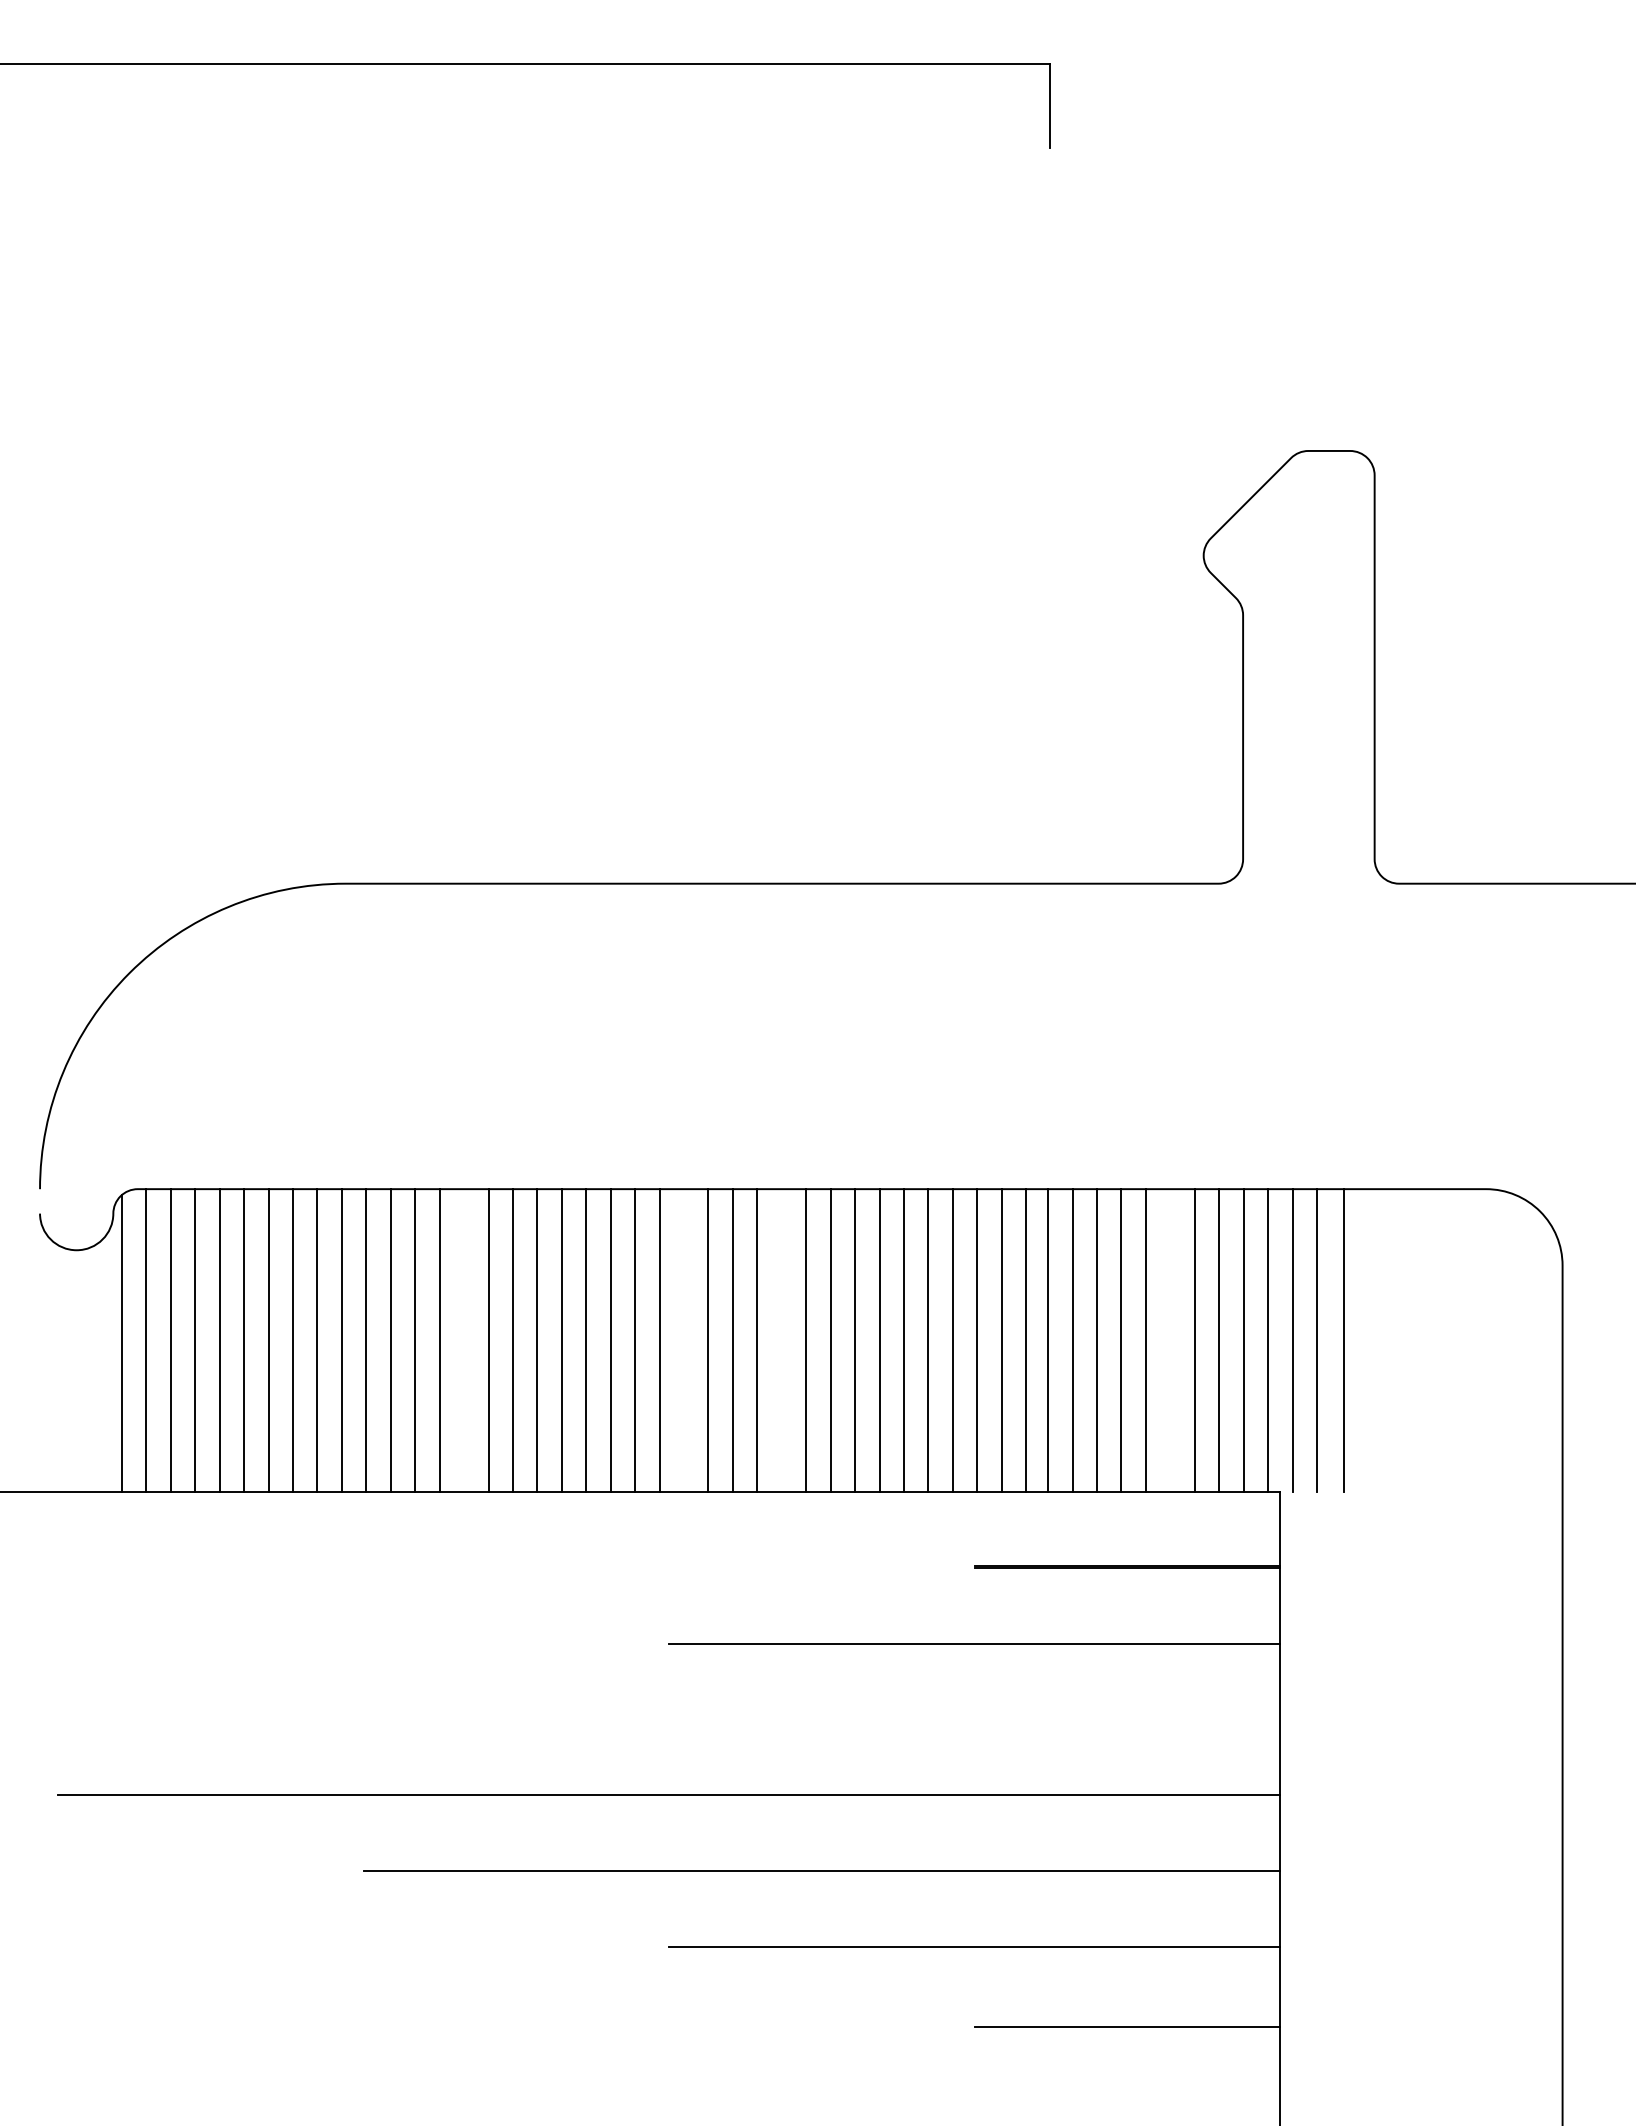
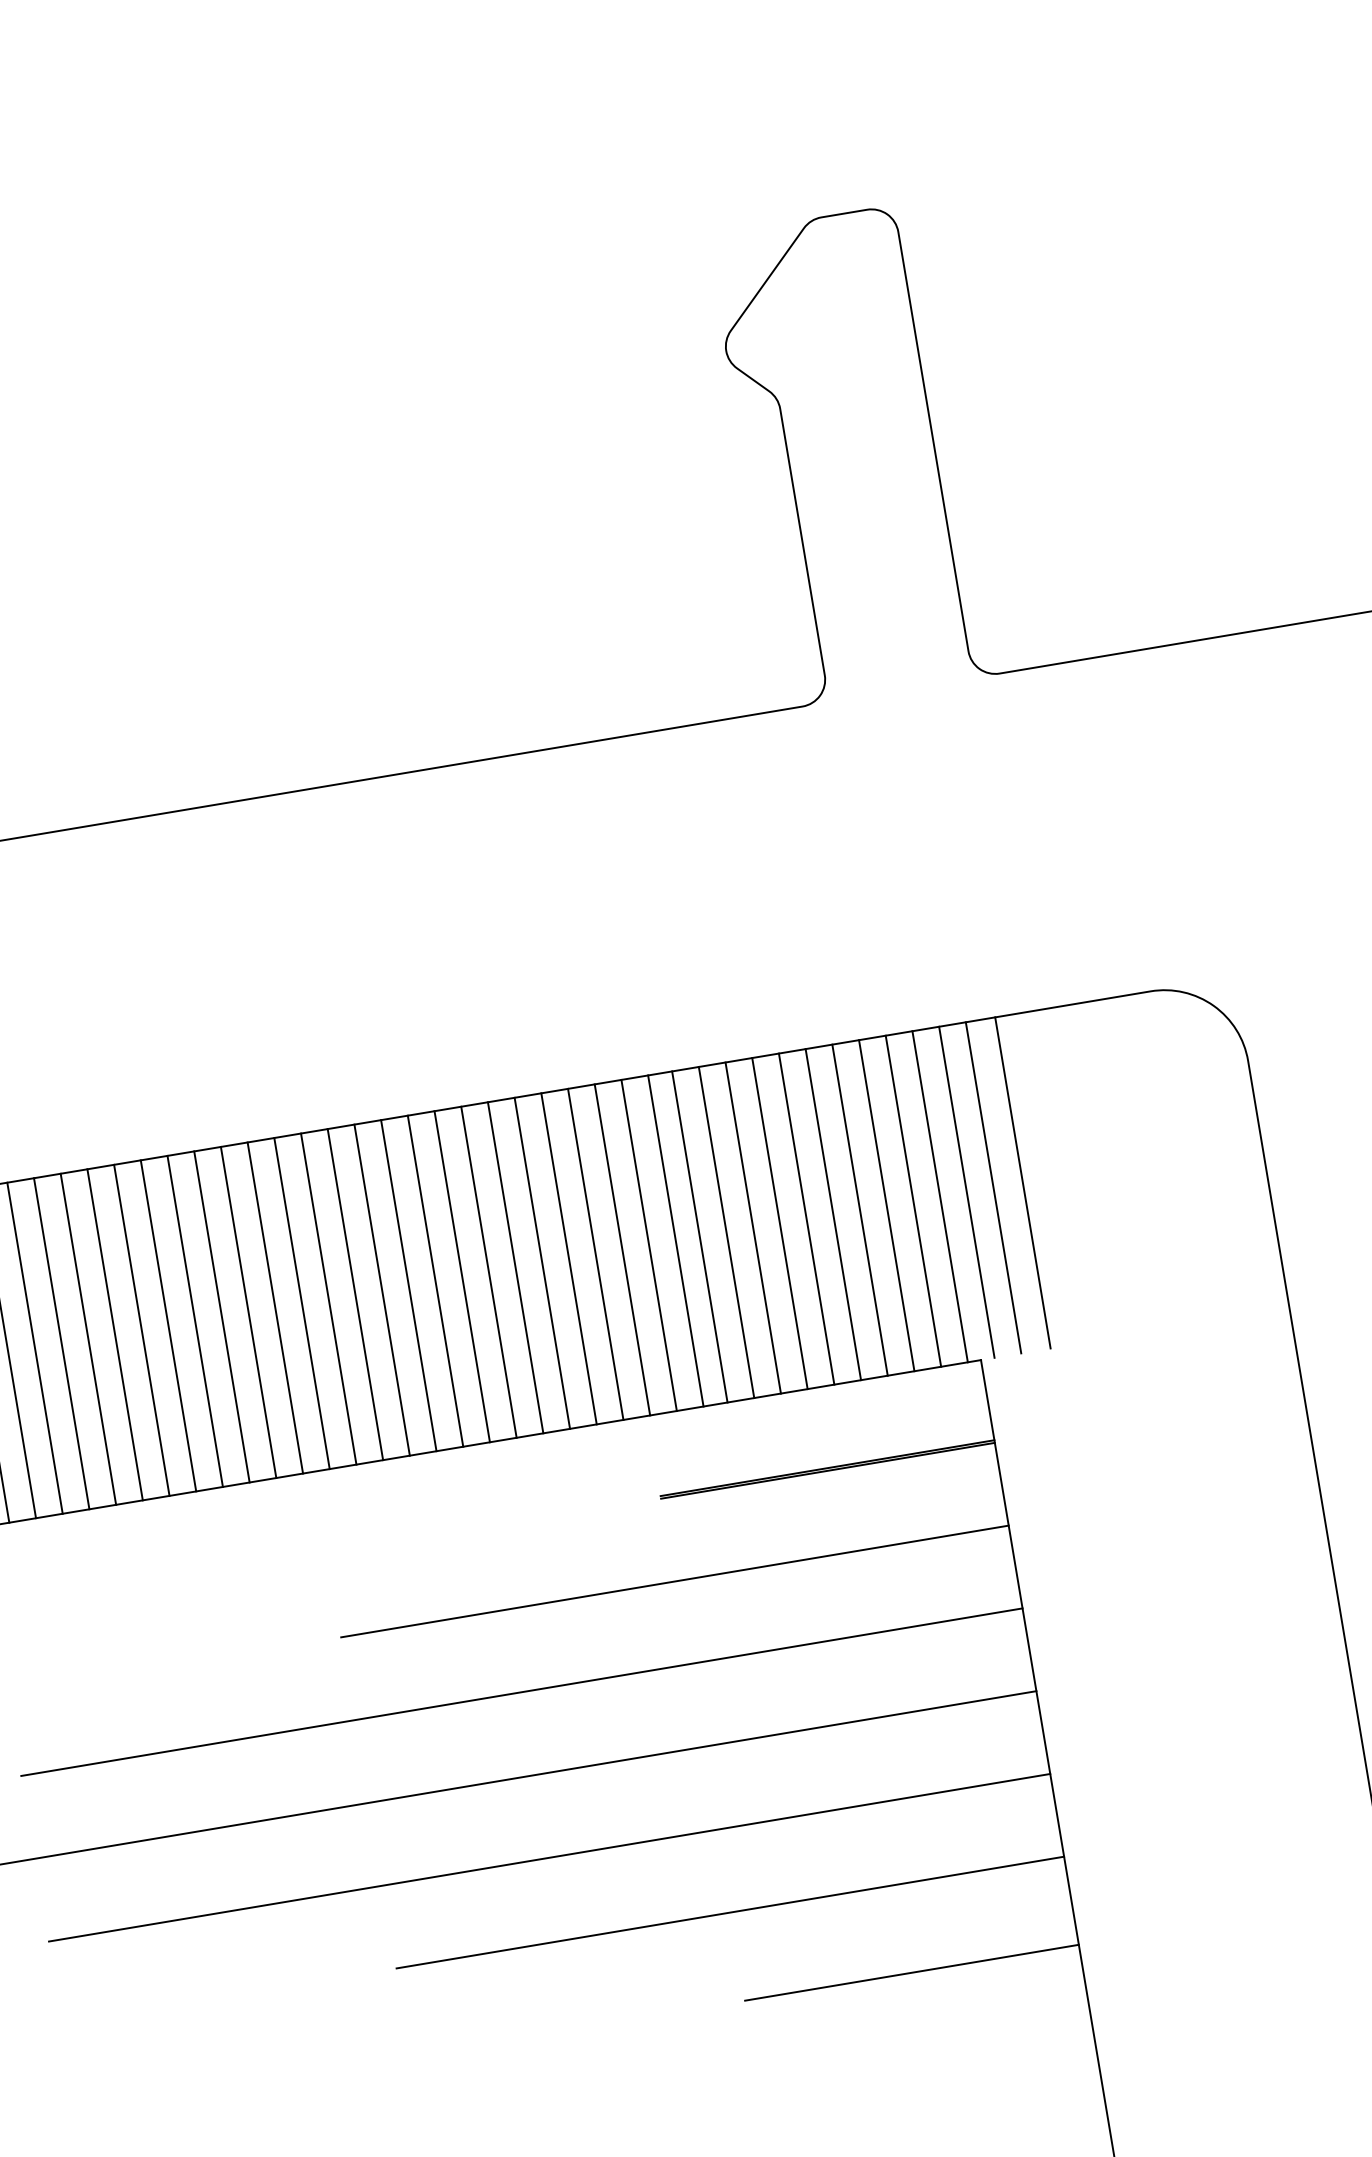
line: (464, 1340) -> (62, 1343), added
line: (684, 1340) -> (302, 1303), added
line: (781, 1340) -> (408, 1285), added
line: (1170, 1340) -> (833, 1214), added
line: (821, 1719) -> (521, 1692), added

